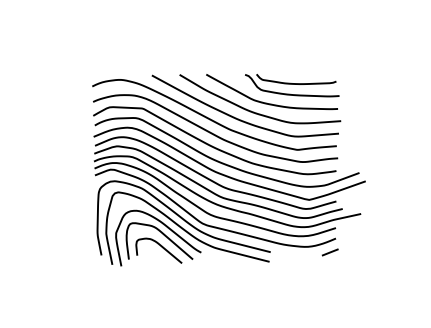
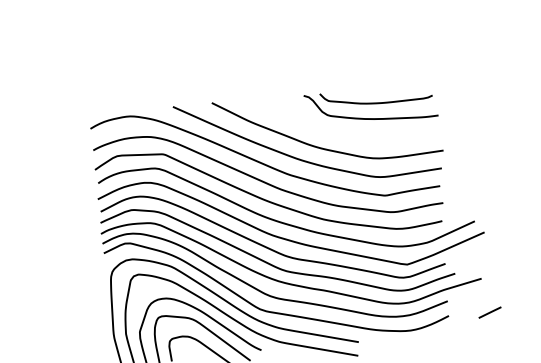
curve: (271, 103) -> (343, 133), removed
line: (329, 252) -> (488, 312), moved

